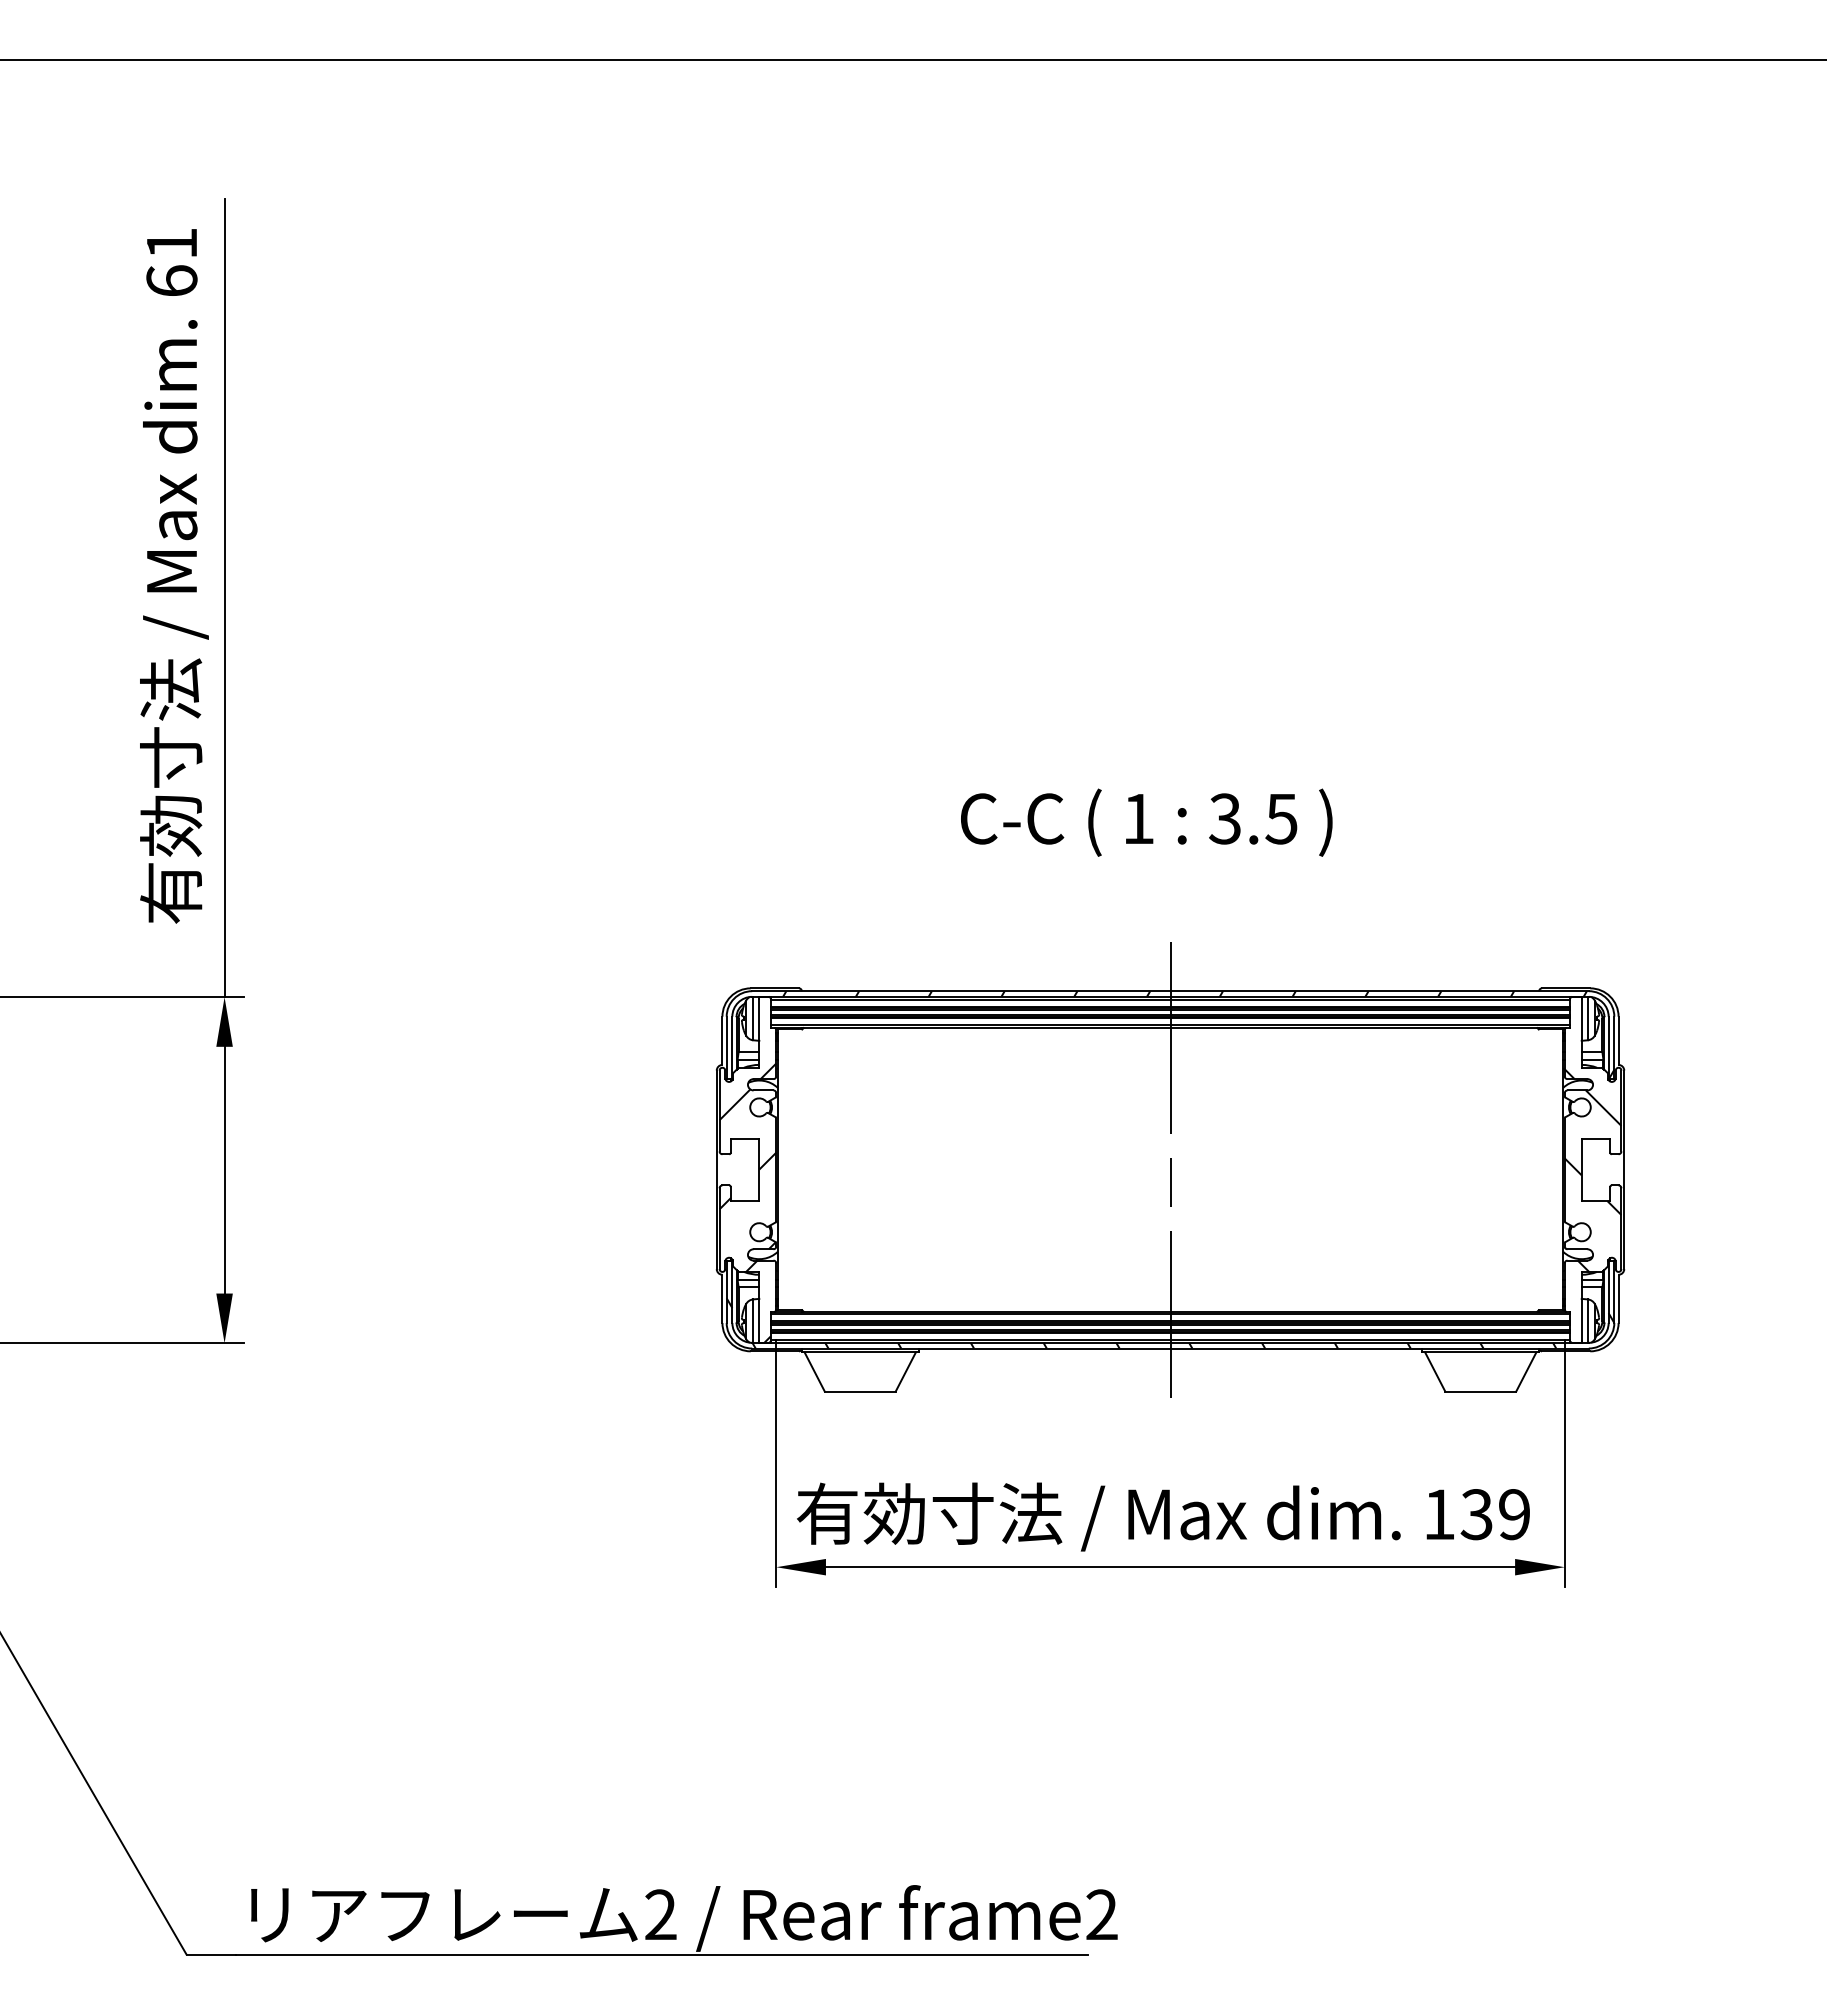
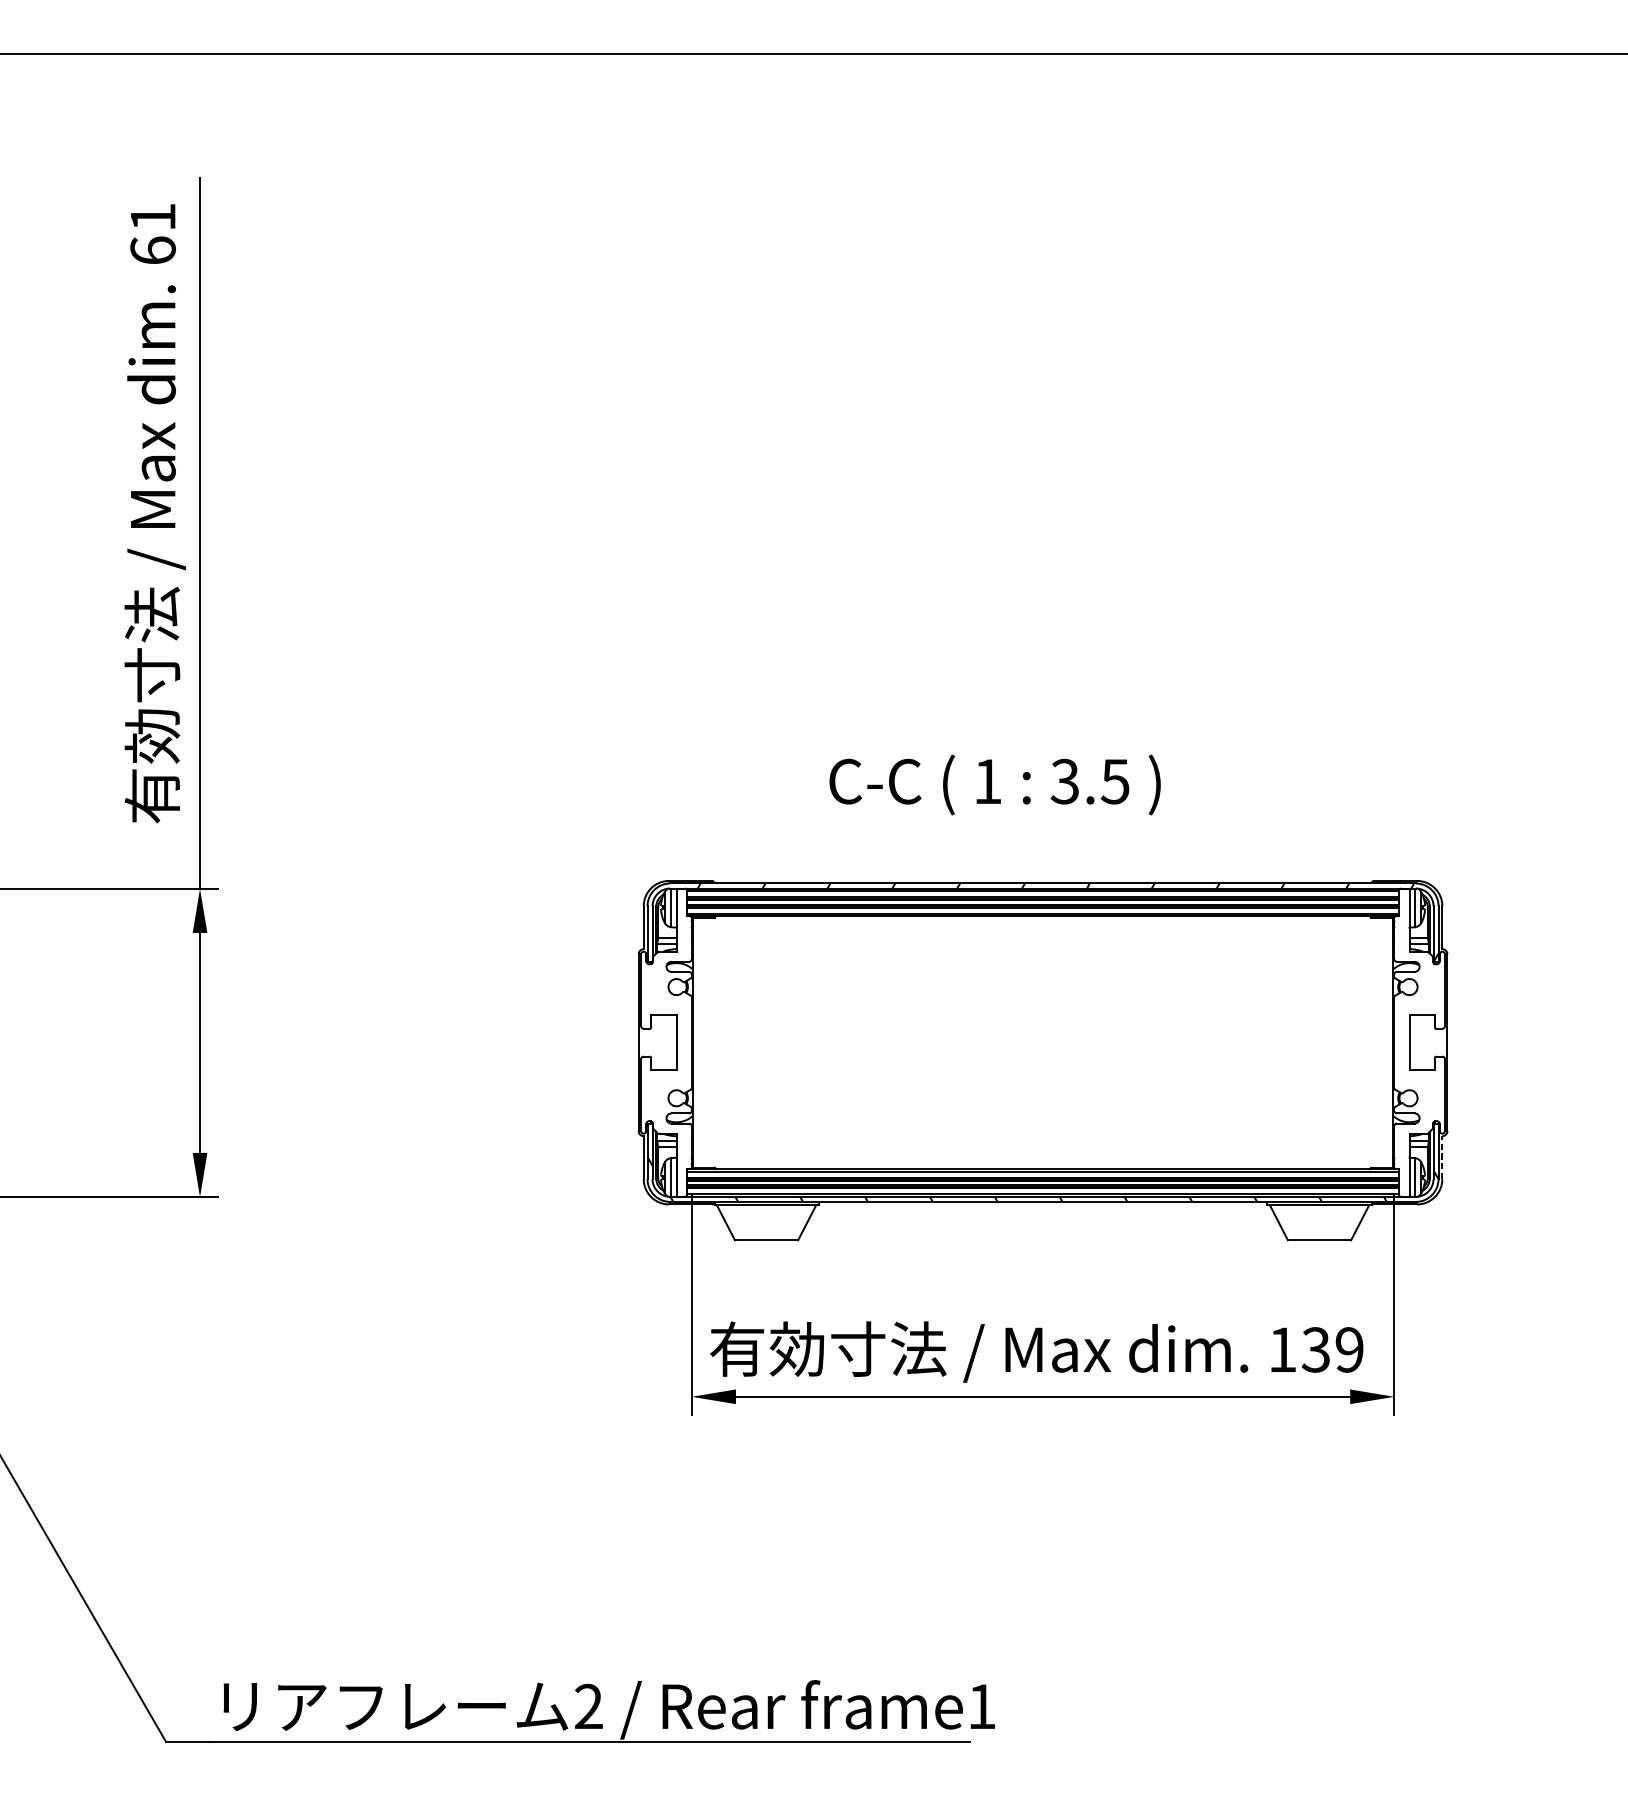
text: (1146, 822) -> (994, 784), moved
hatch: (1592, 1133) -> (1419, 1010), removed
line: (1170, 1169) -> (1043, 1042), removed
hatch: (747, 1202) -> (666, 1071), removed
line: (1618, 1298) -> (1442, 1157), solid -> dashed
text: (1101, 1914) -> (981, 1706), frame2 -> frame1

